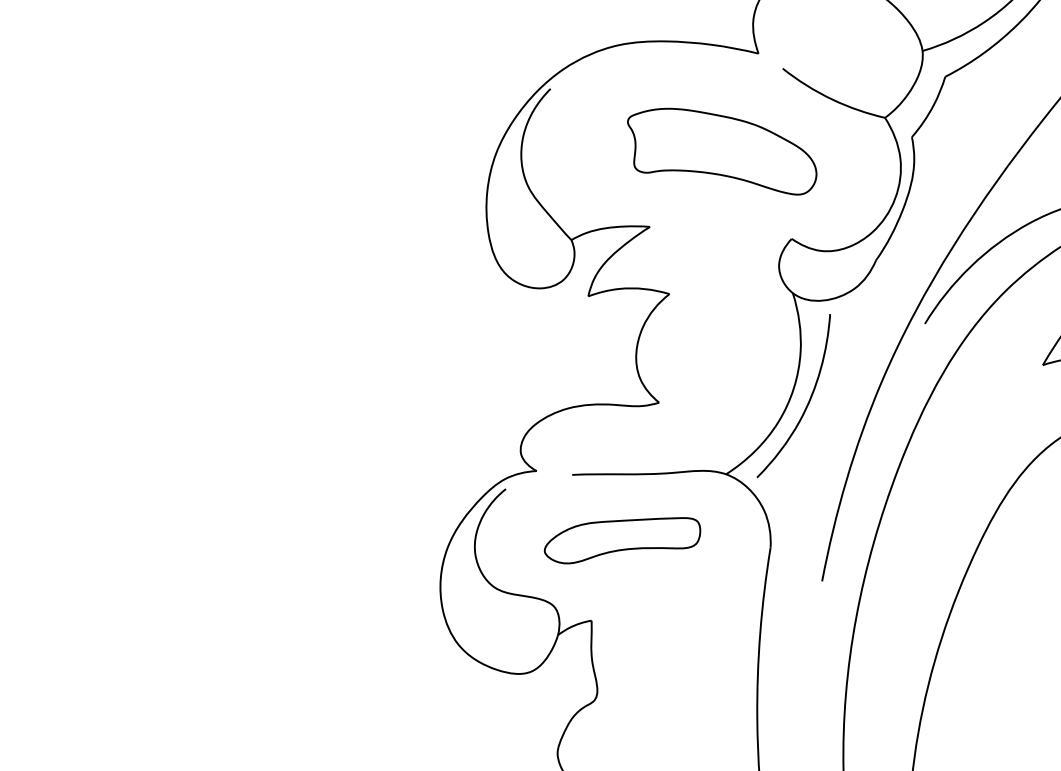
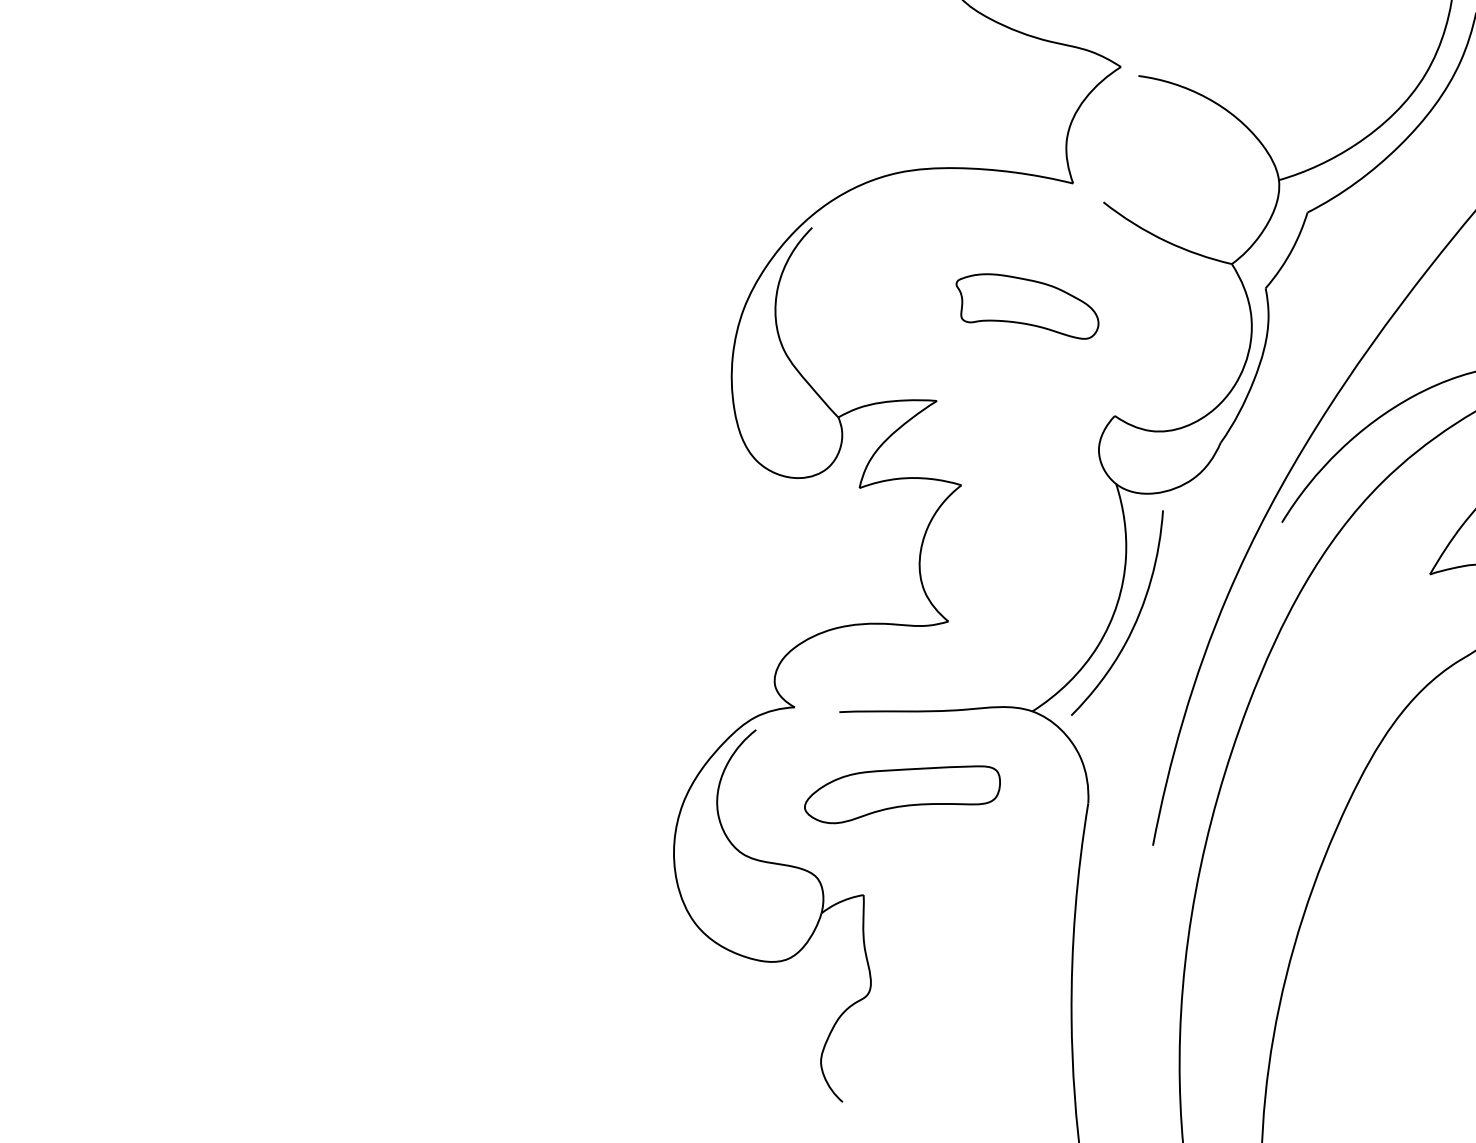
part: (722, 151) -> (1027, 306), size x0.6

